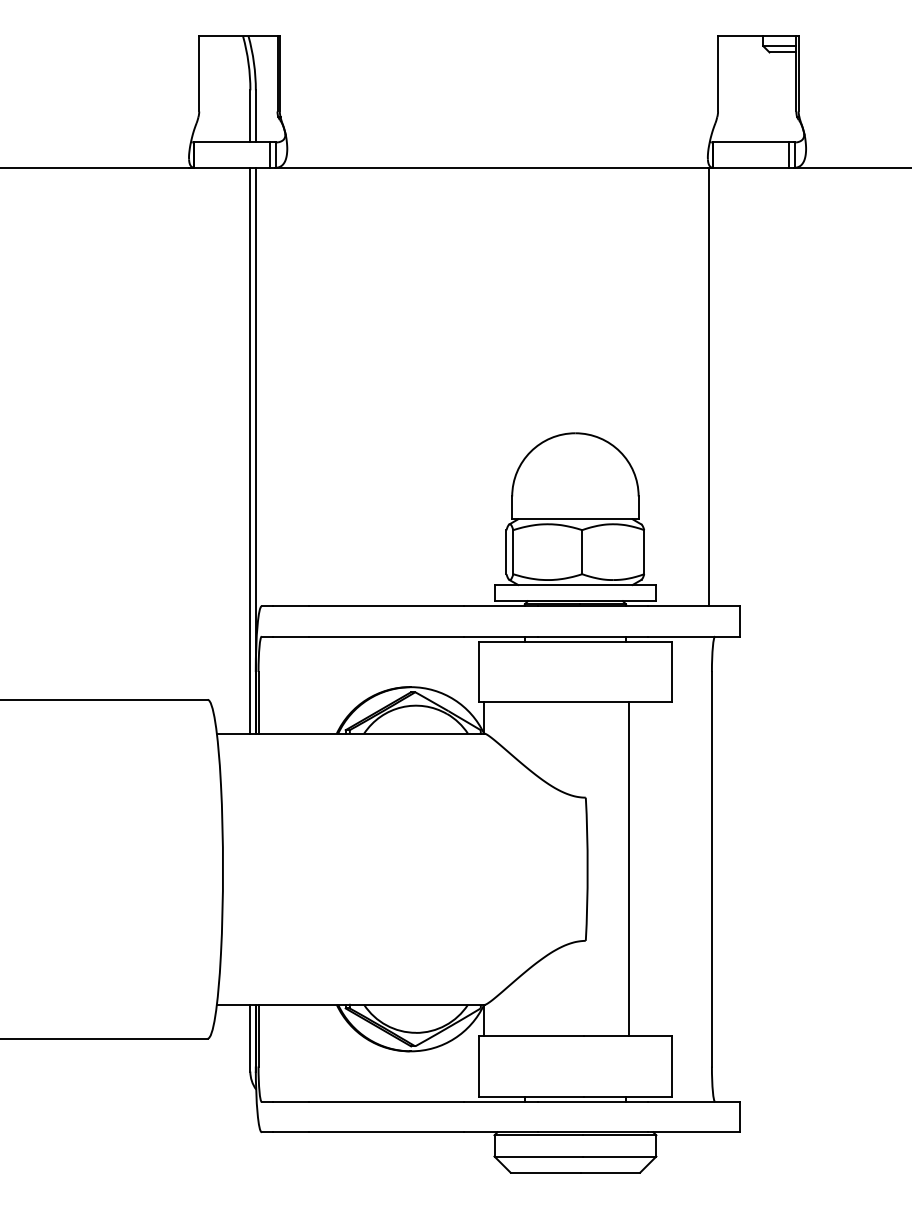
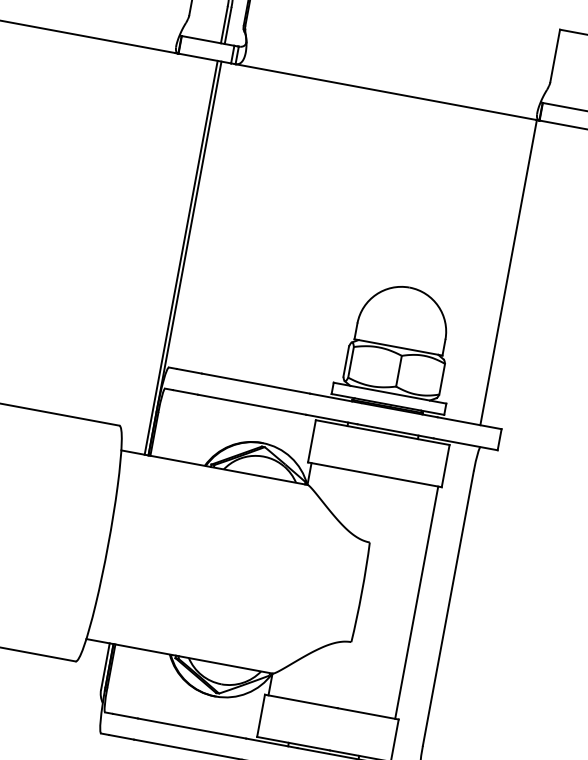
line: (629, 869) -> (416, 602), moved

